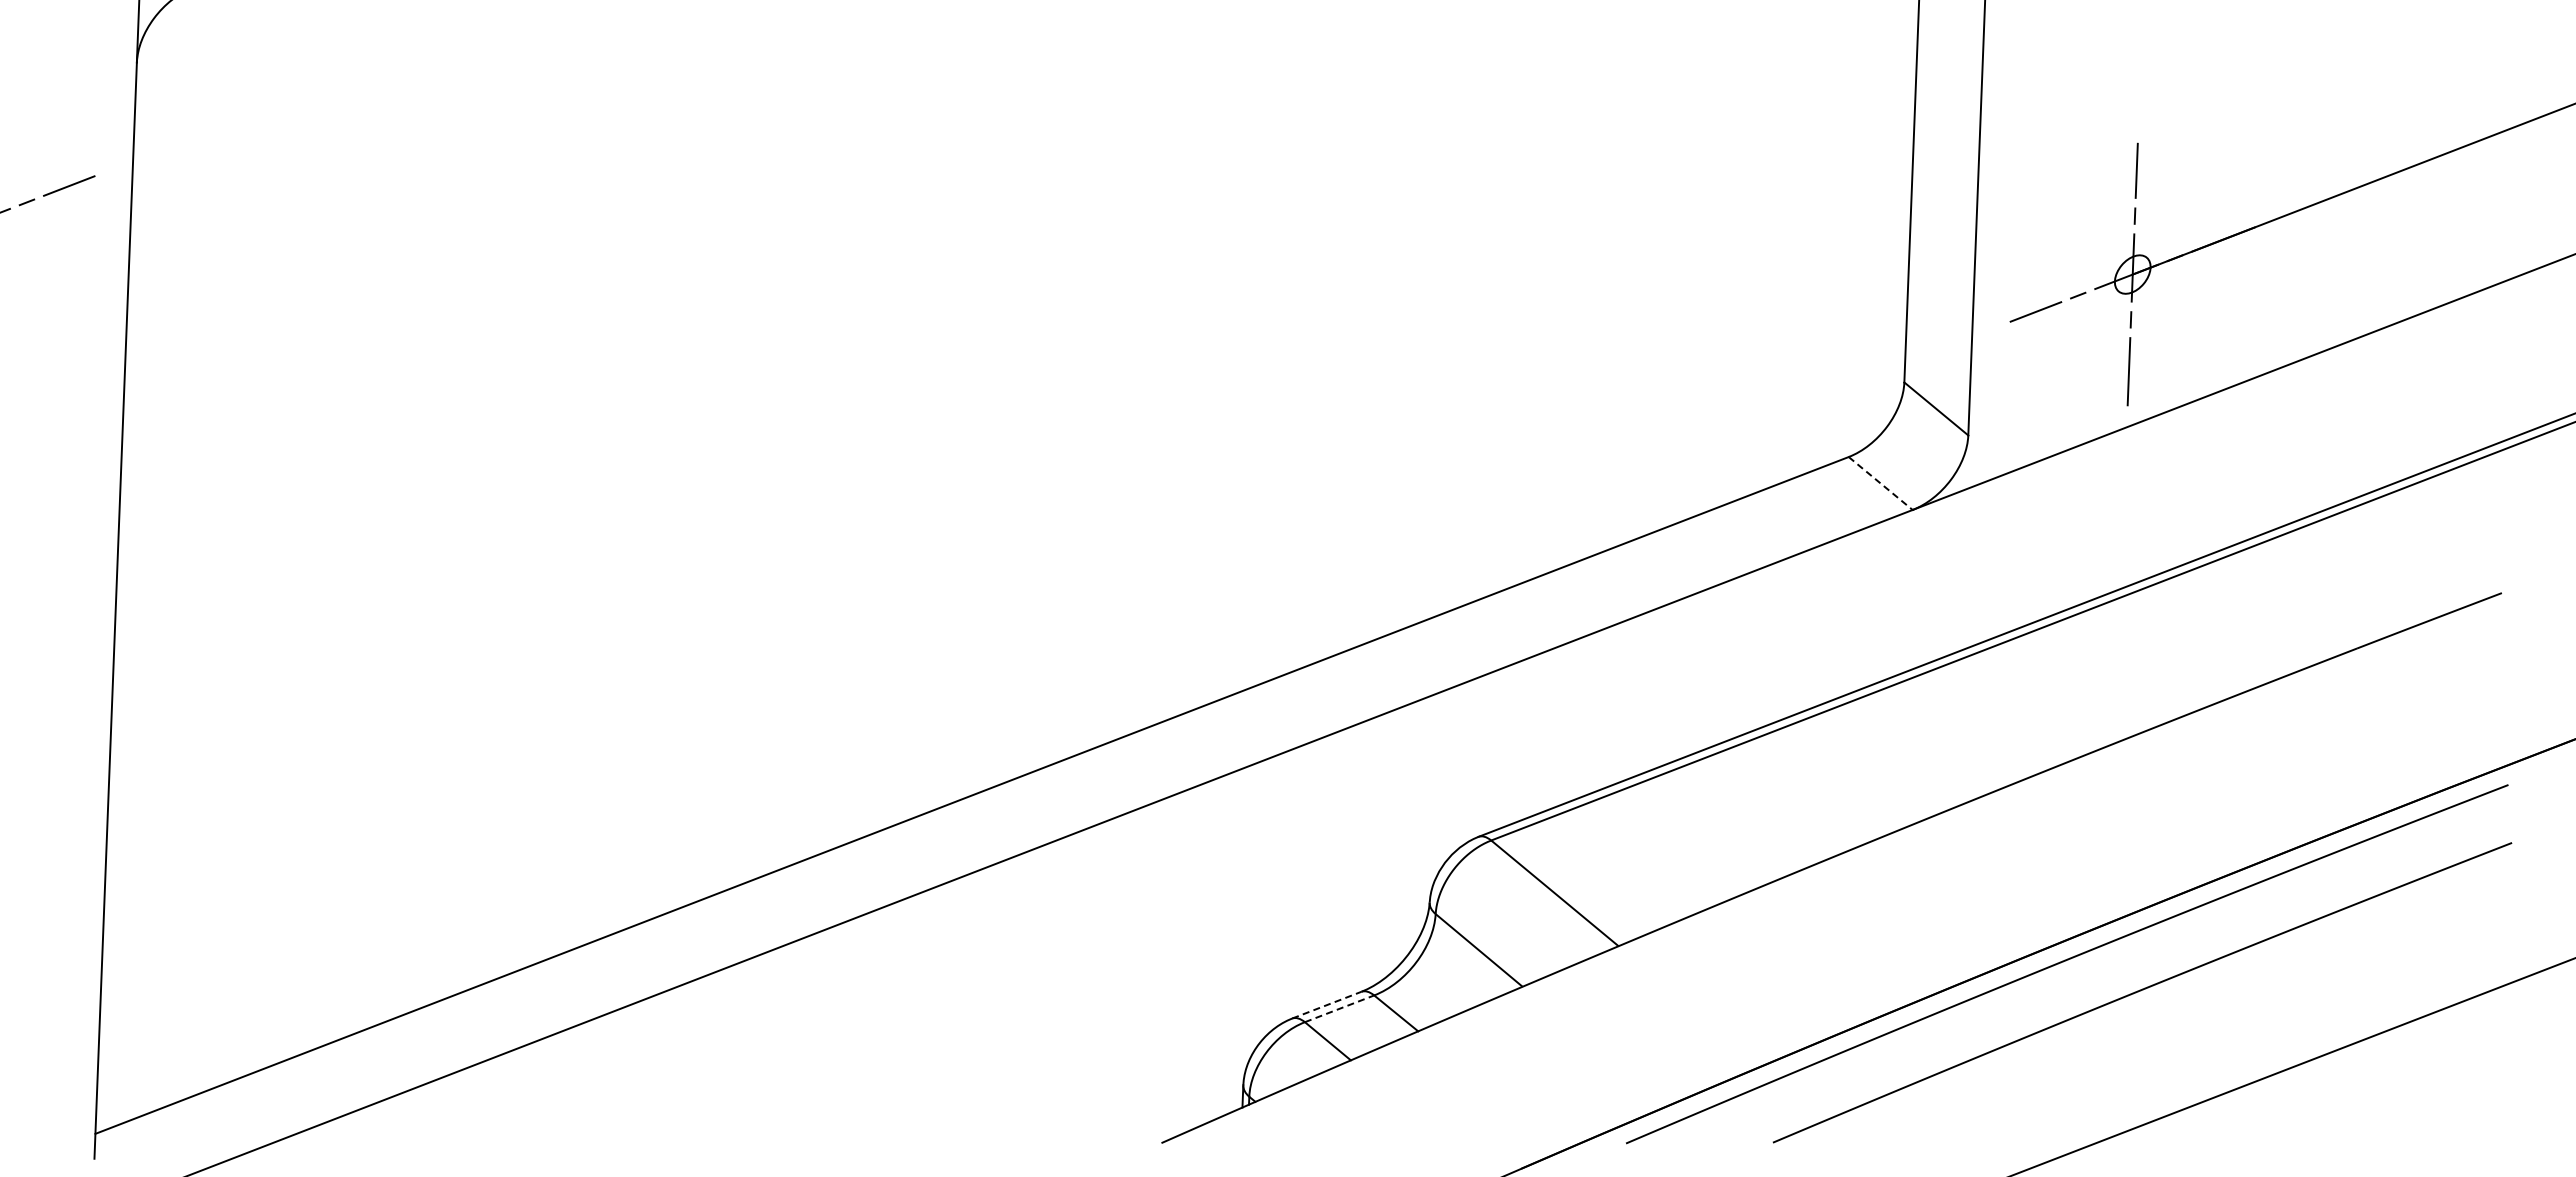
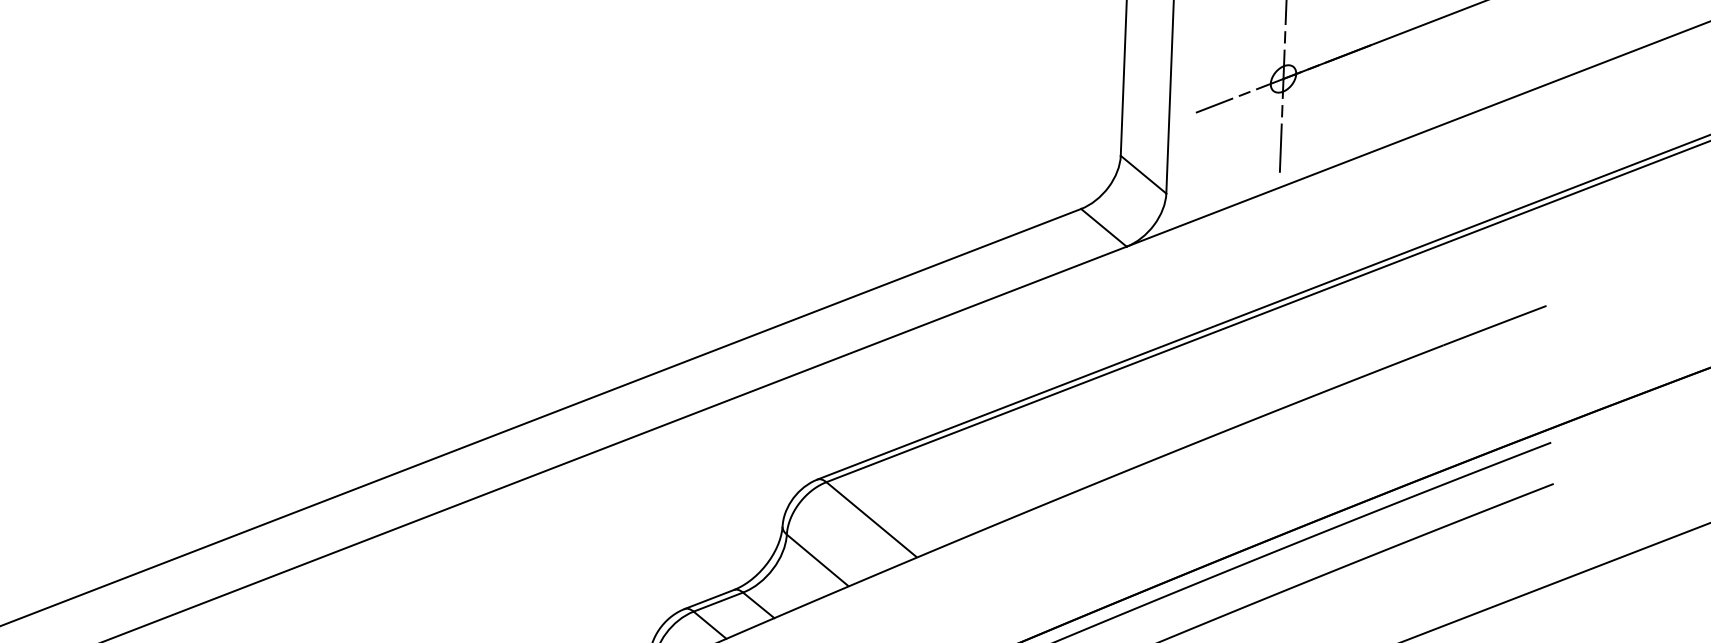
line: (1880, 483) -> (1103, 227), dashed -> solid
line: (1327, 1004) -> (709, 599), dashed -> solid
line: (1340, 1008) -> (719, 601), dashed -> solid

